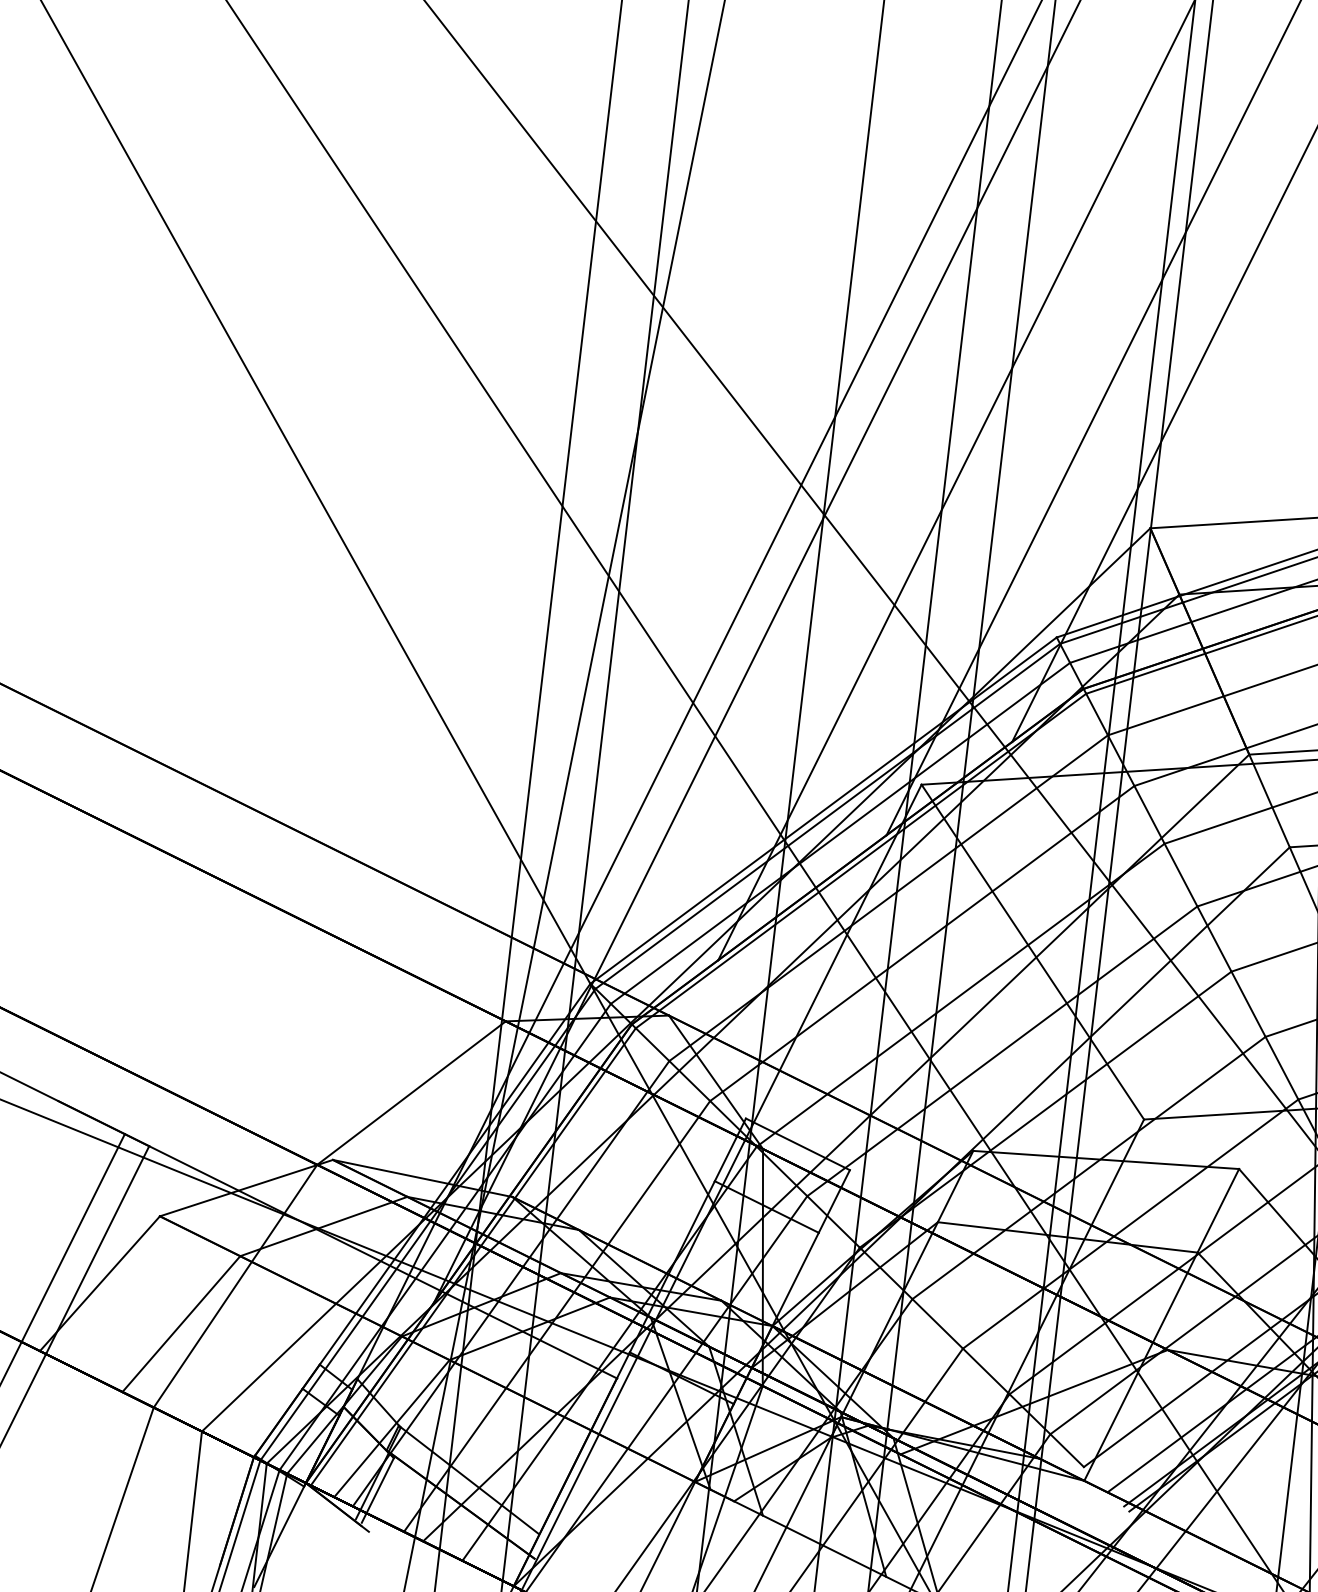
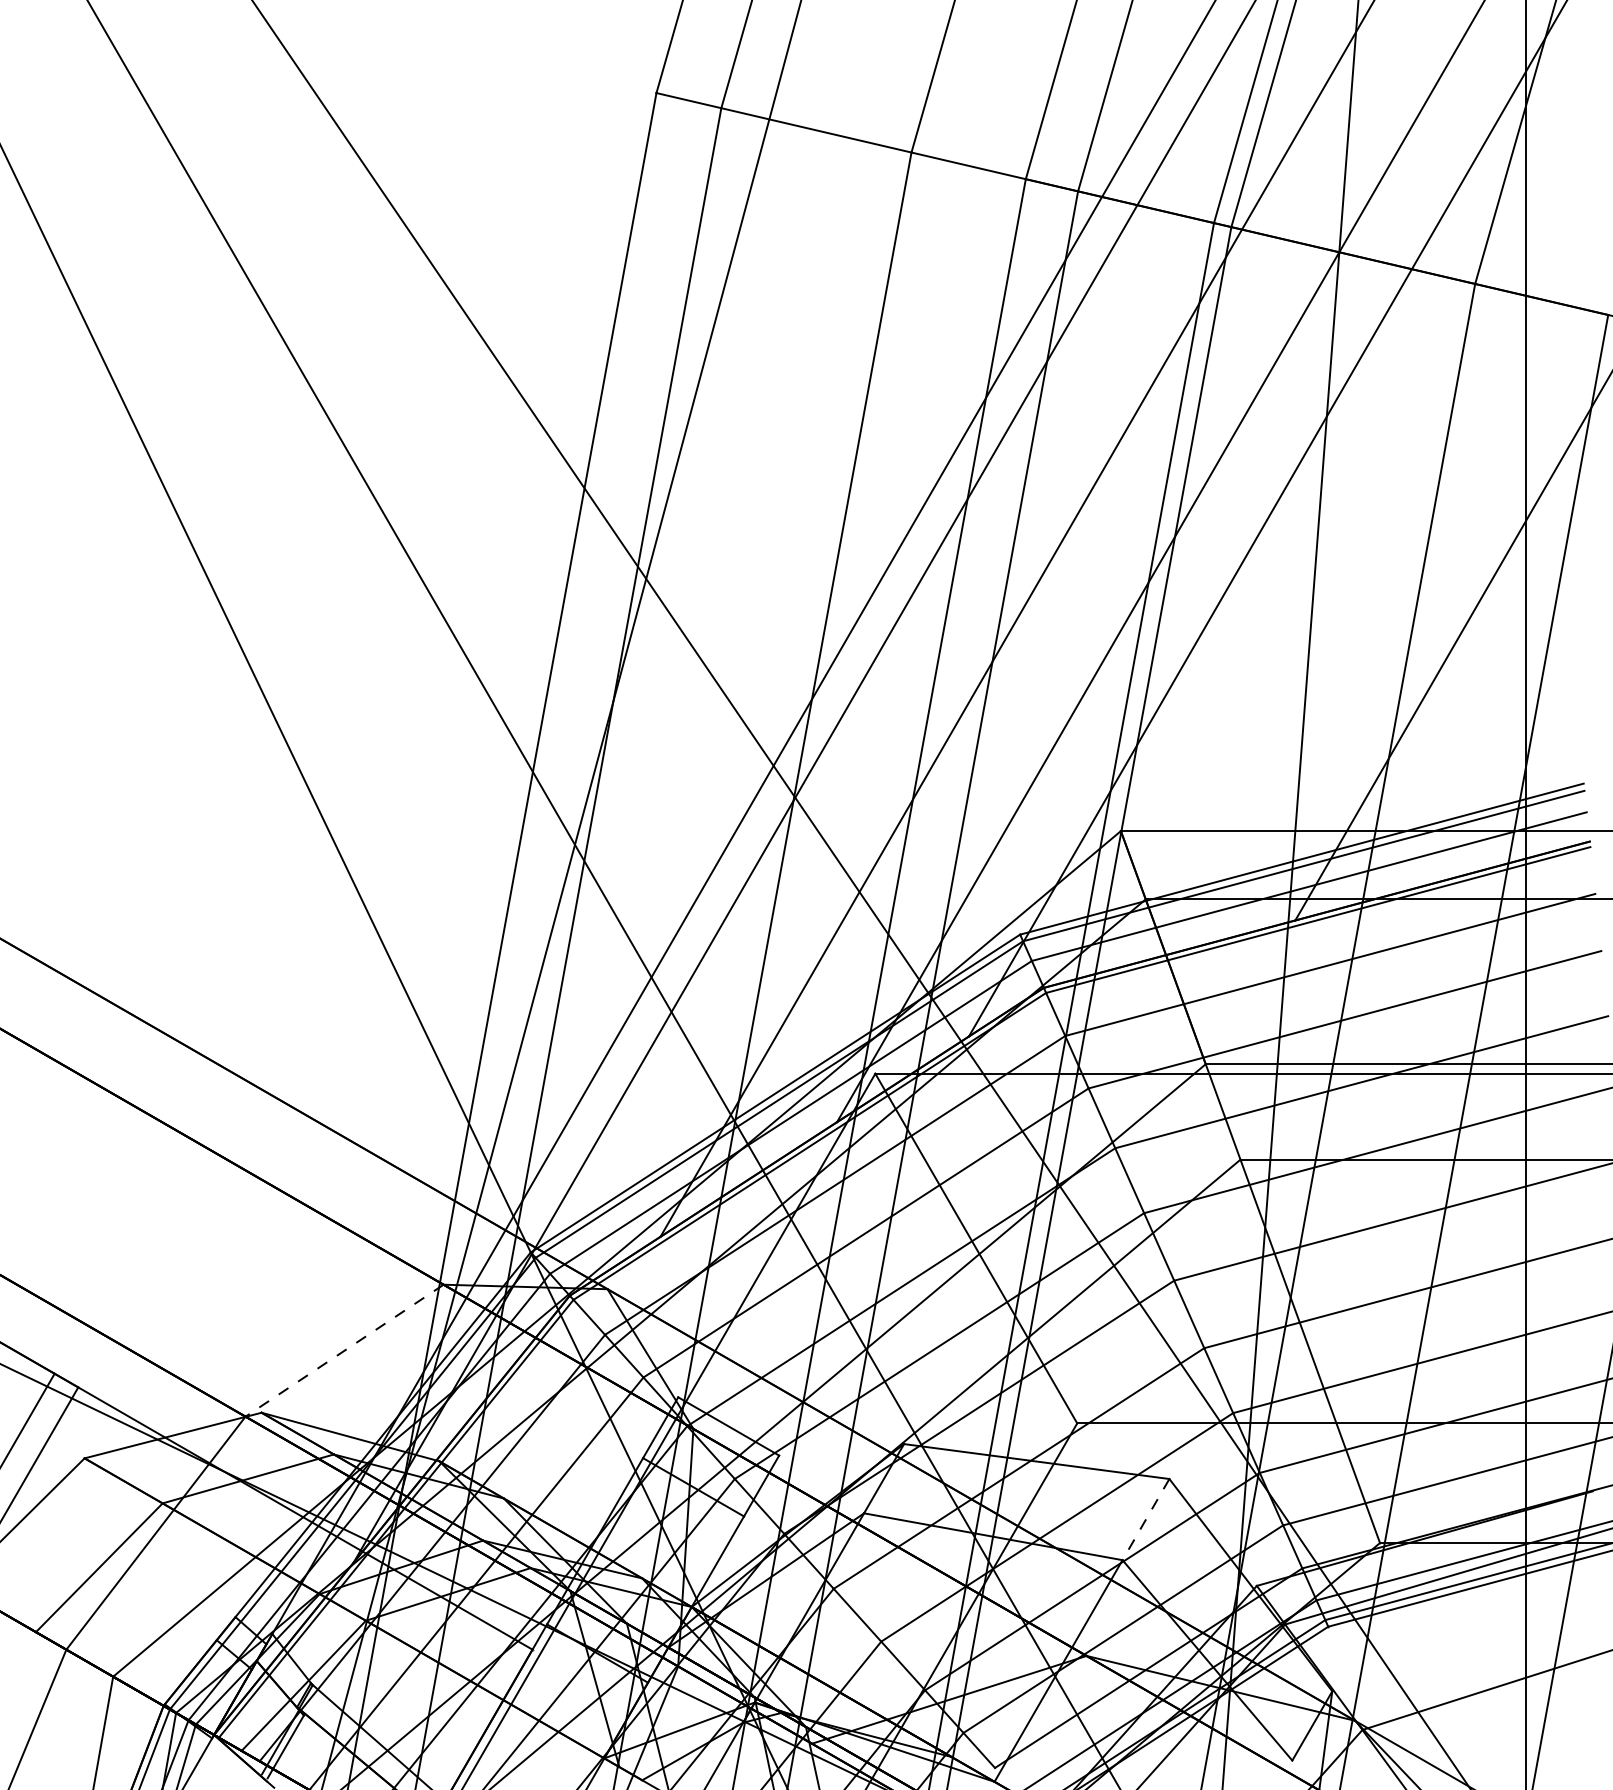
line: (411, 1092) -> (344, 1350), solid -> dashed
line: (1217, 1210) -> (1145, 1519), solid -> dashed

